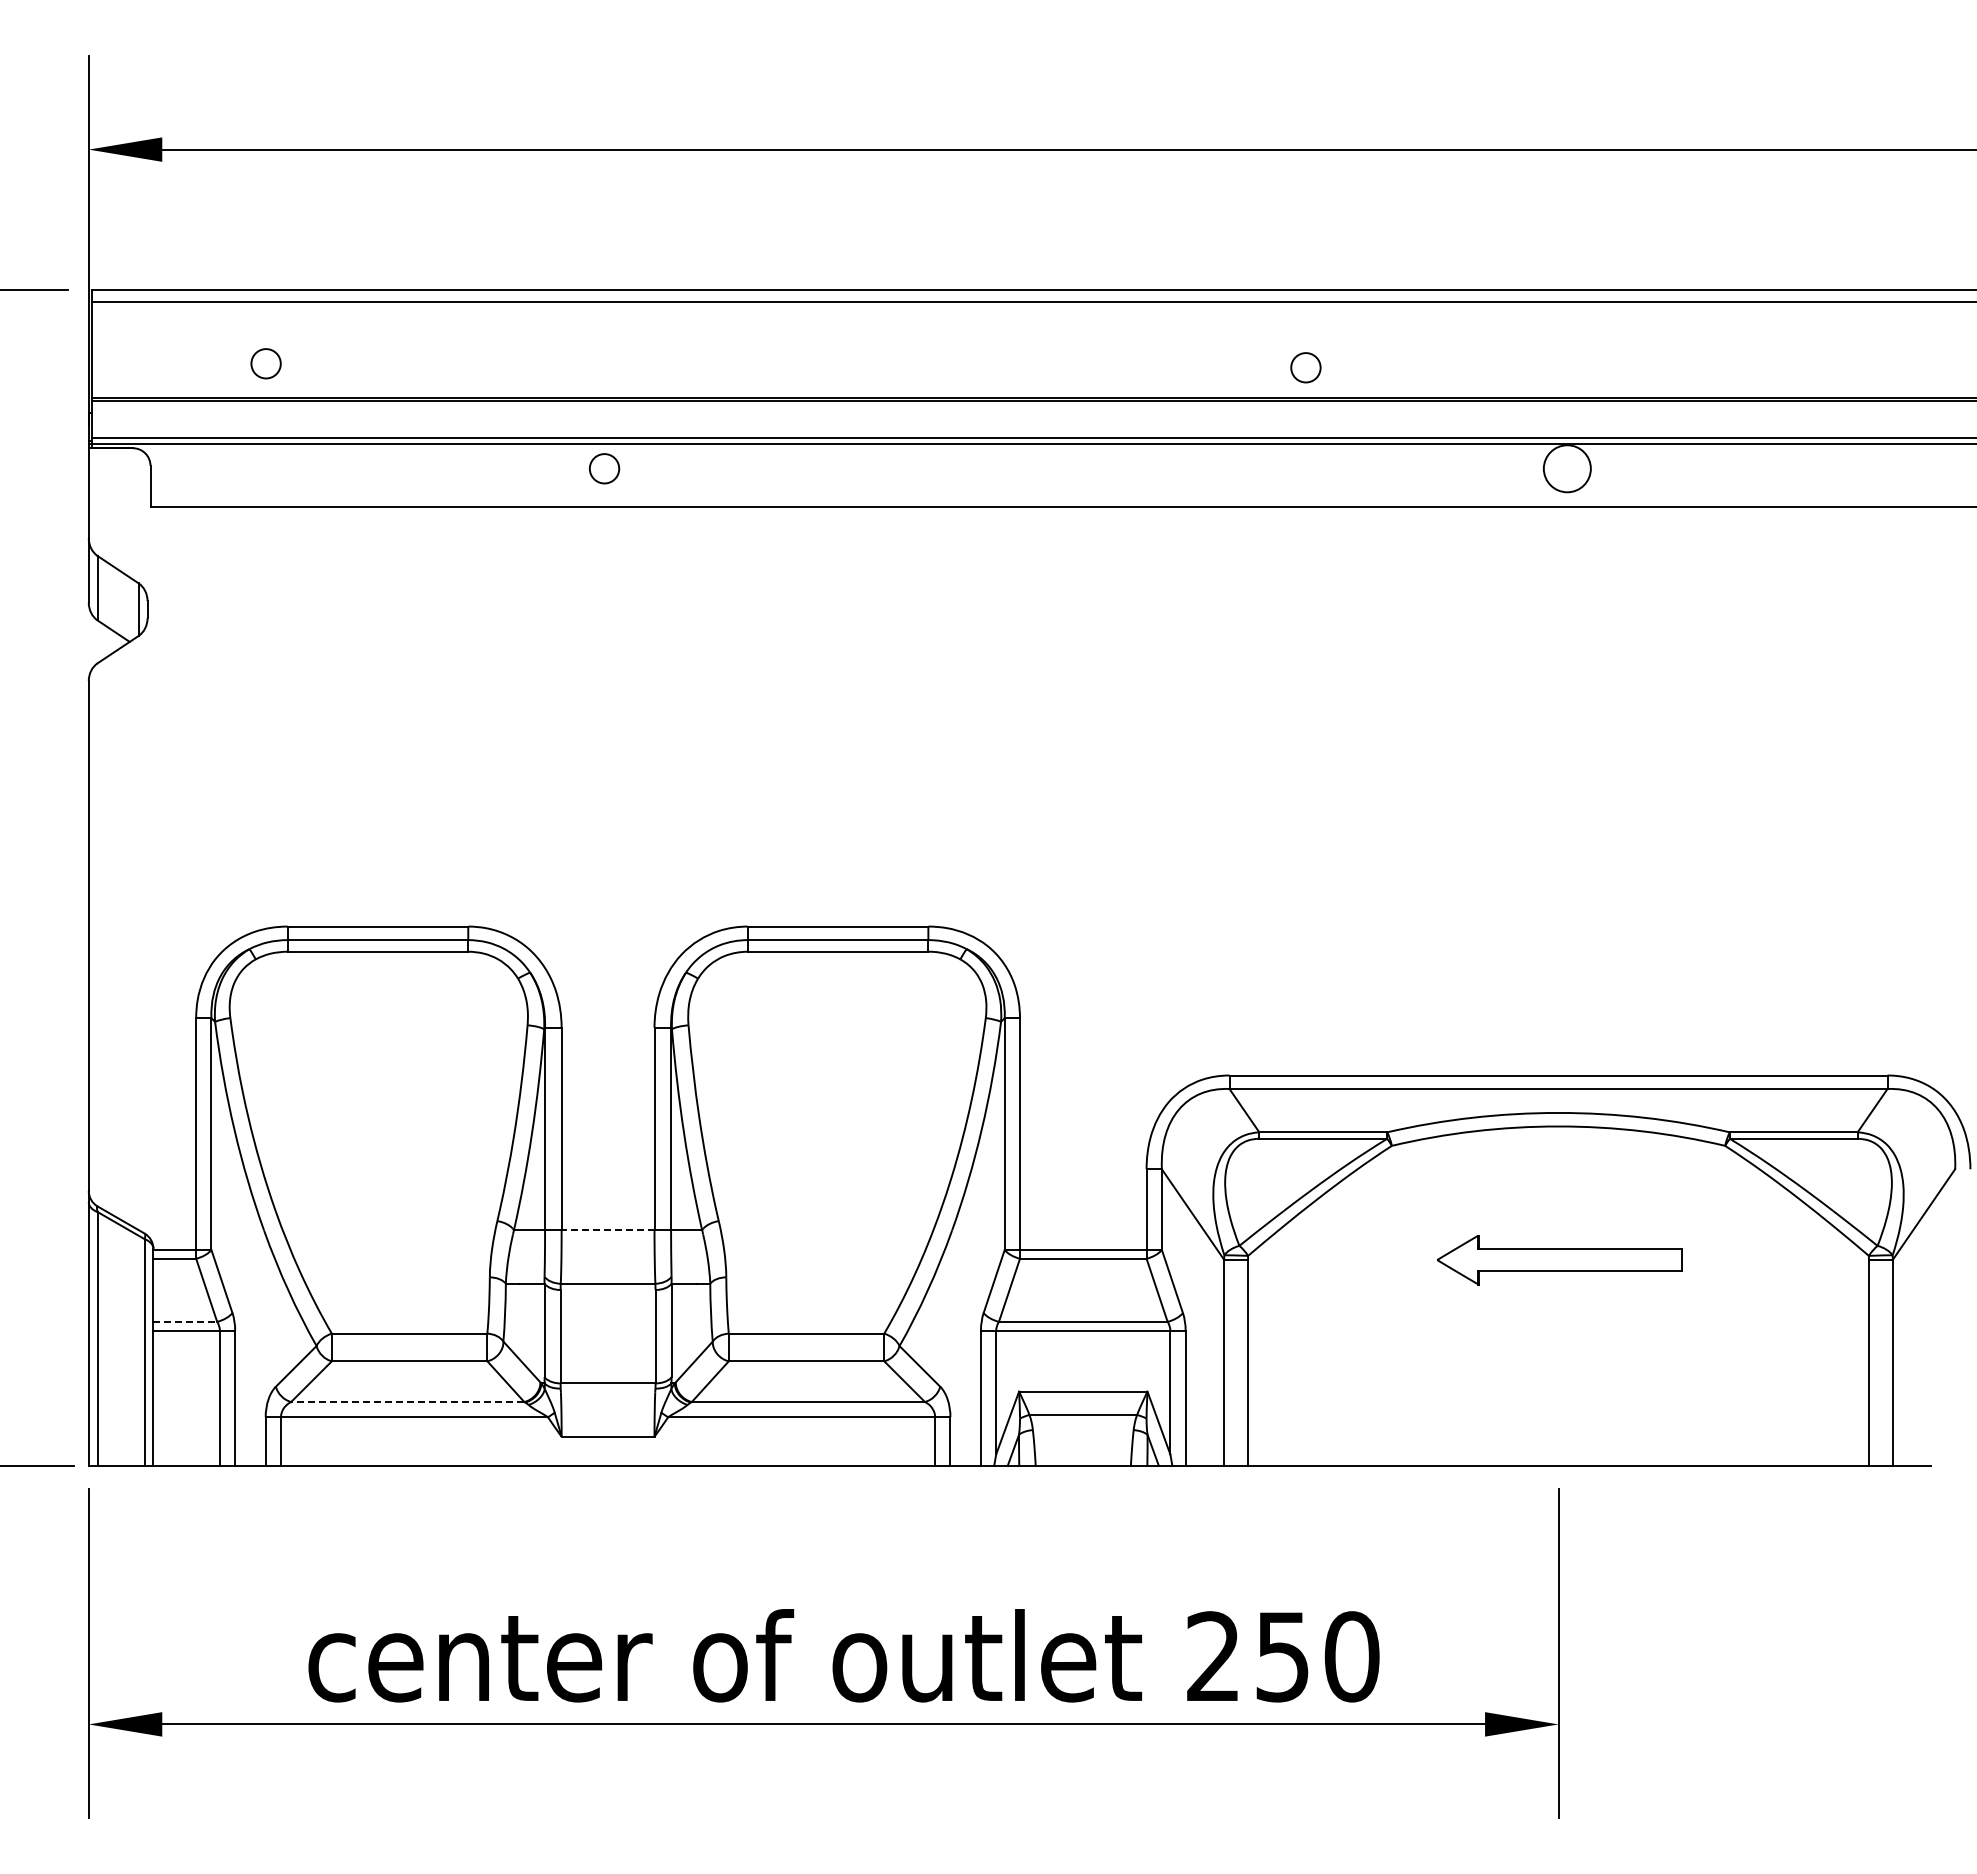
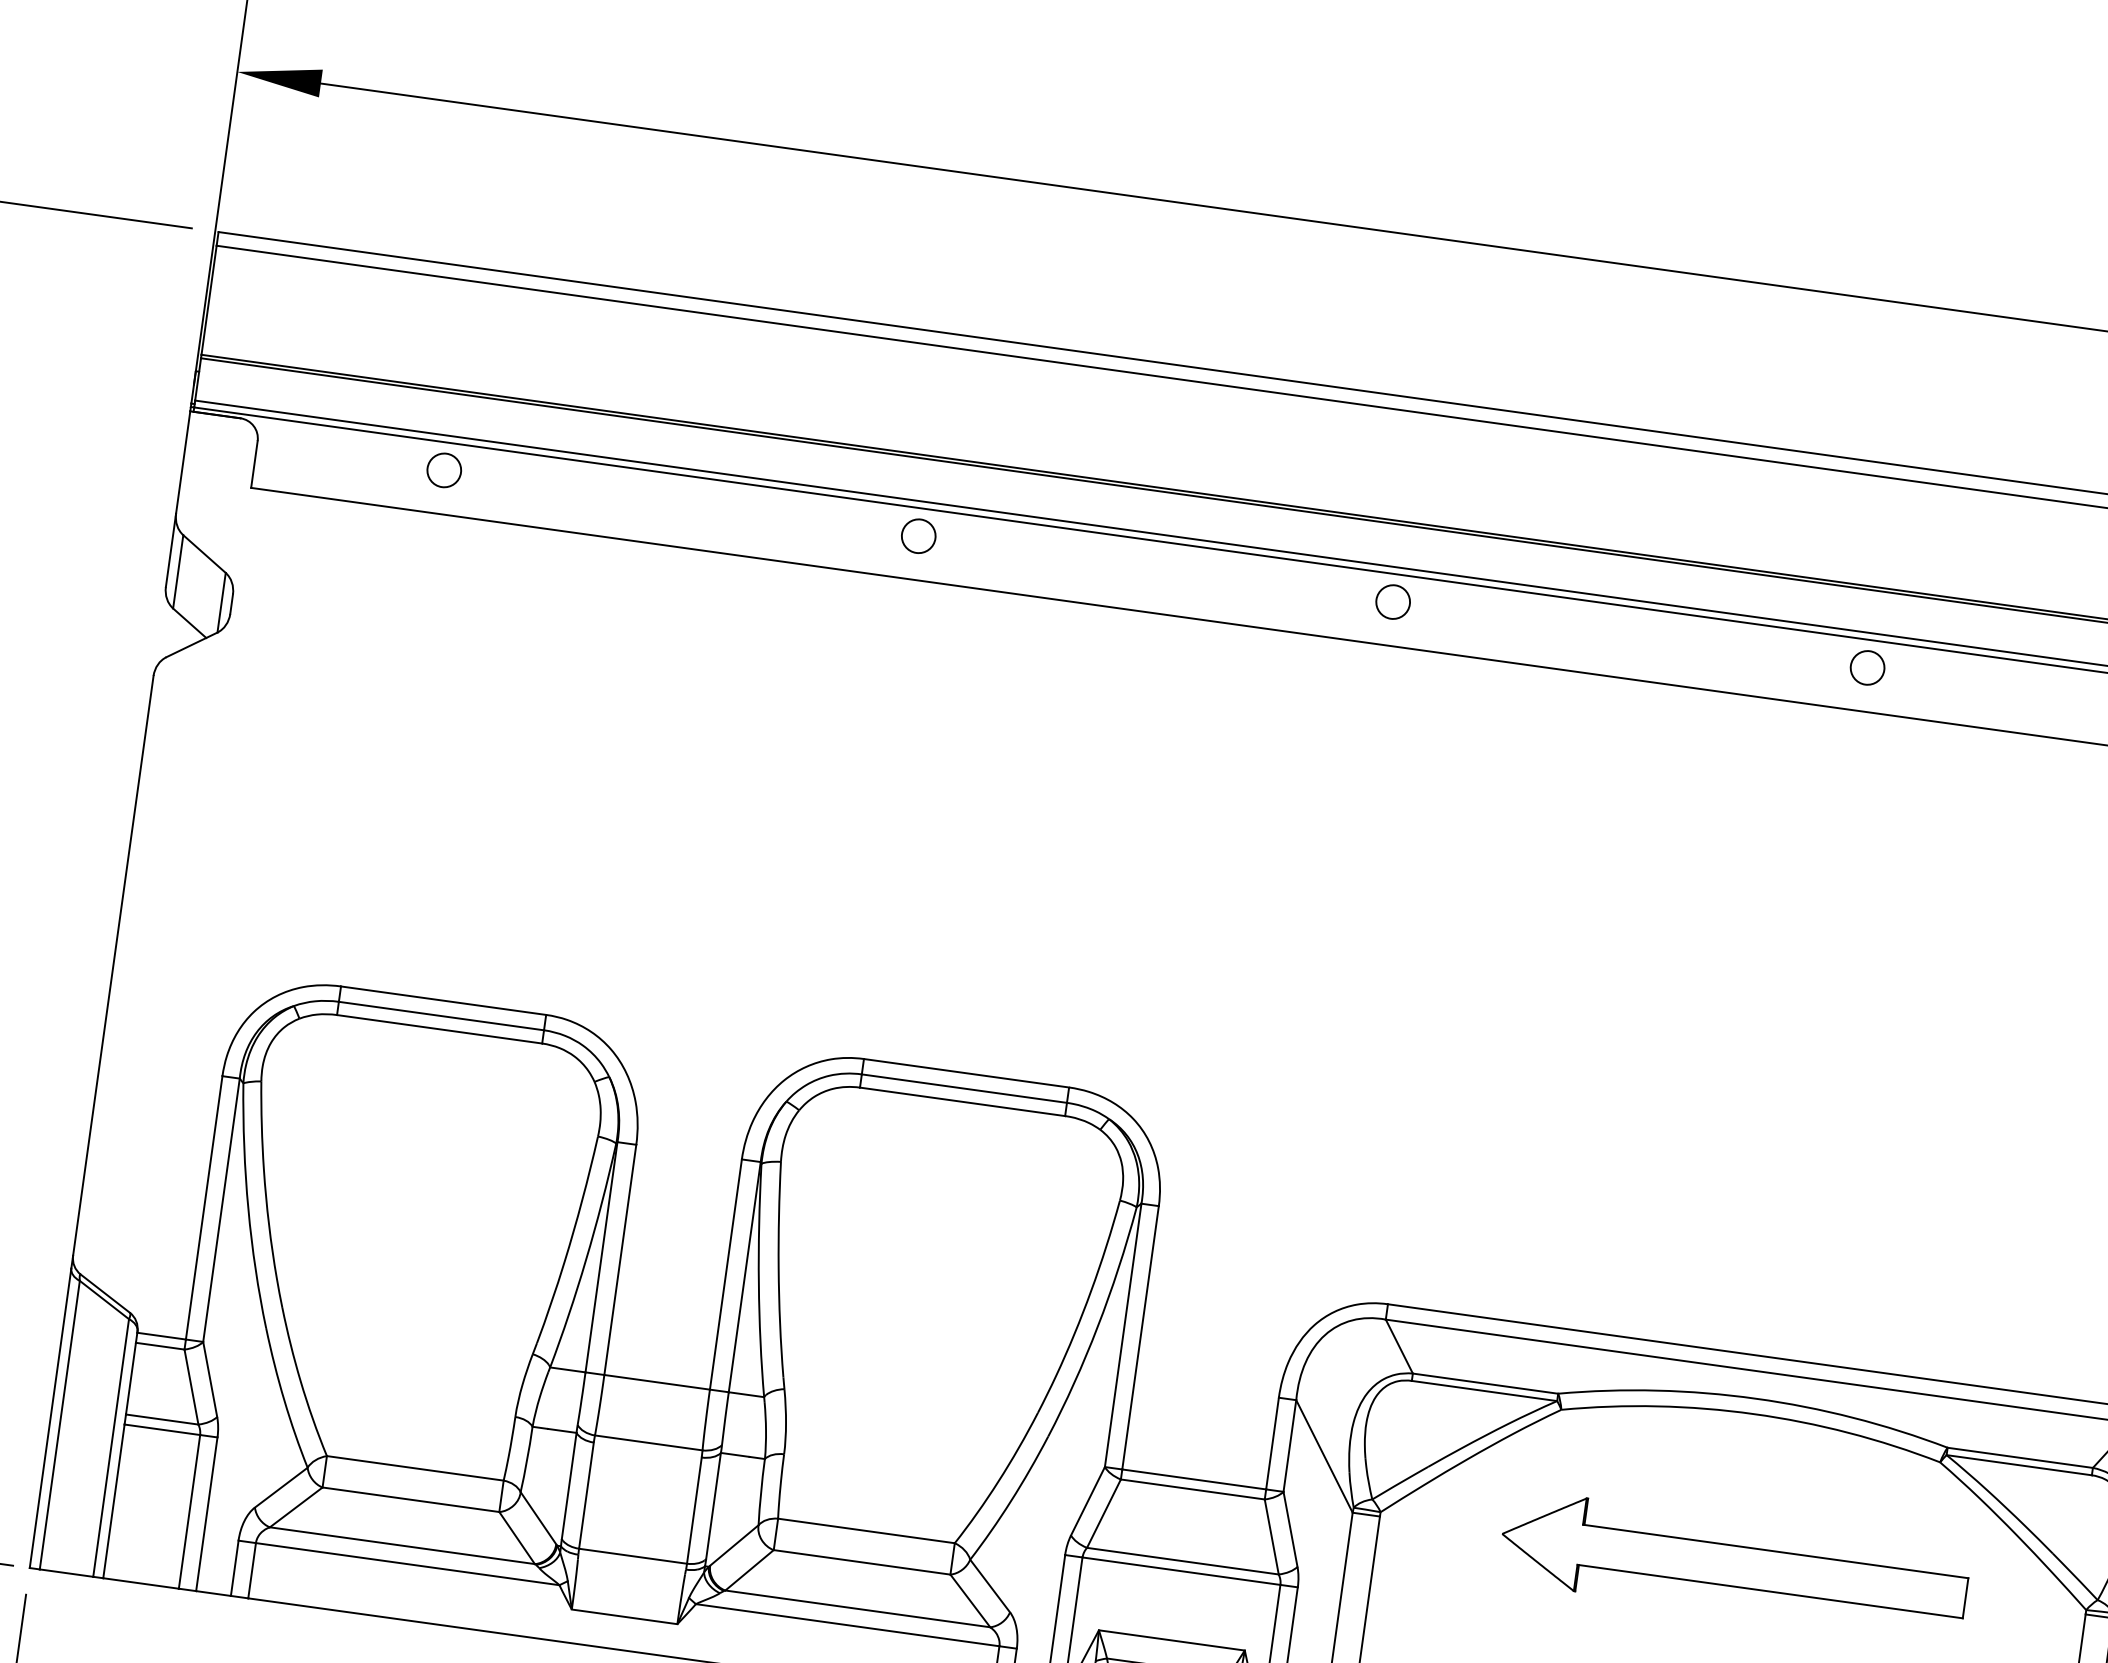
circle: (265, 363) -> (443, 470), moved
circle: (1305, 367) -> (1392, 601), moved
circle: (604, 468) -> (918, 535), moved
circle: (1567, 468) -> (1867, 667), size x0.62
line: (607, 1230) -> (656, 1382), dashed -> solid
part: (1559, 1259) -> (1733, 1565), size x1.67
line: (185, 1321) -> (162, 1419), dashed -> solid
line: (407, 1401) -> (402, 1545), dashed -> solid

